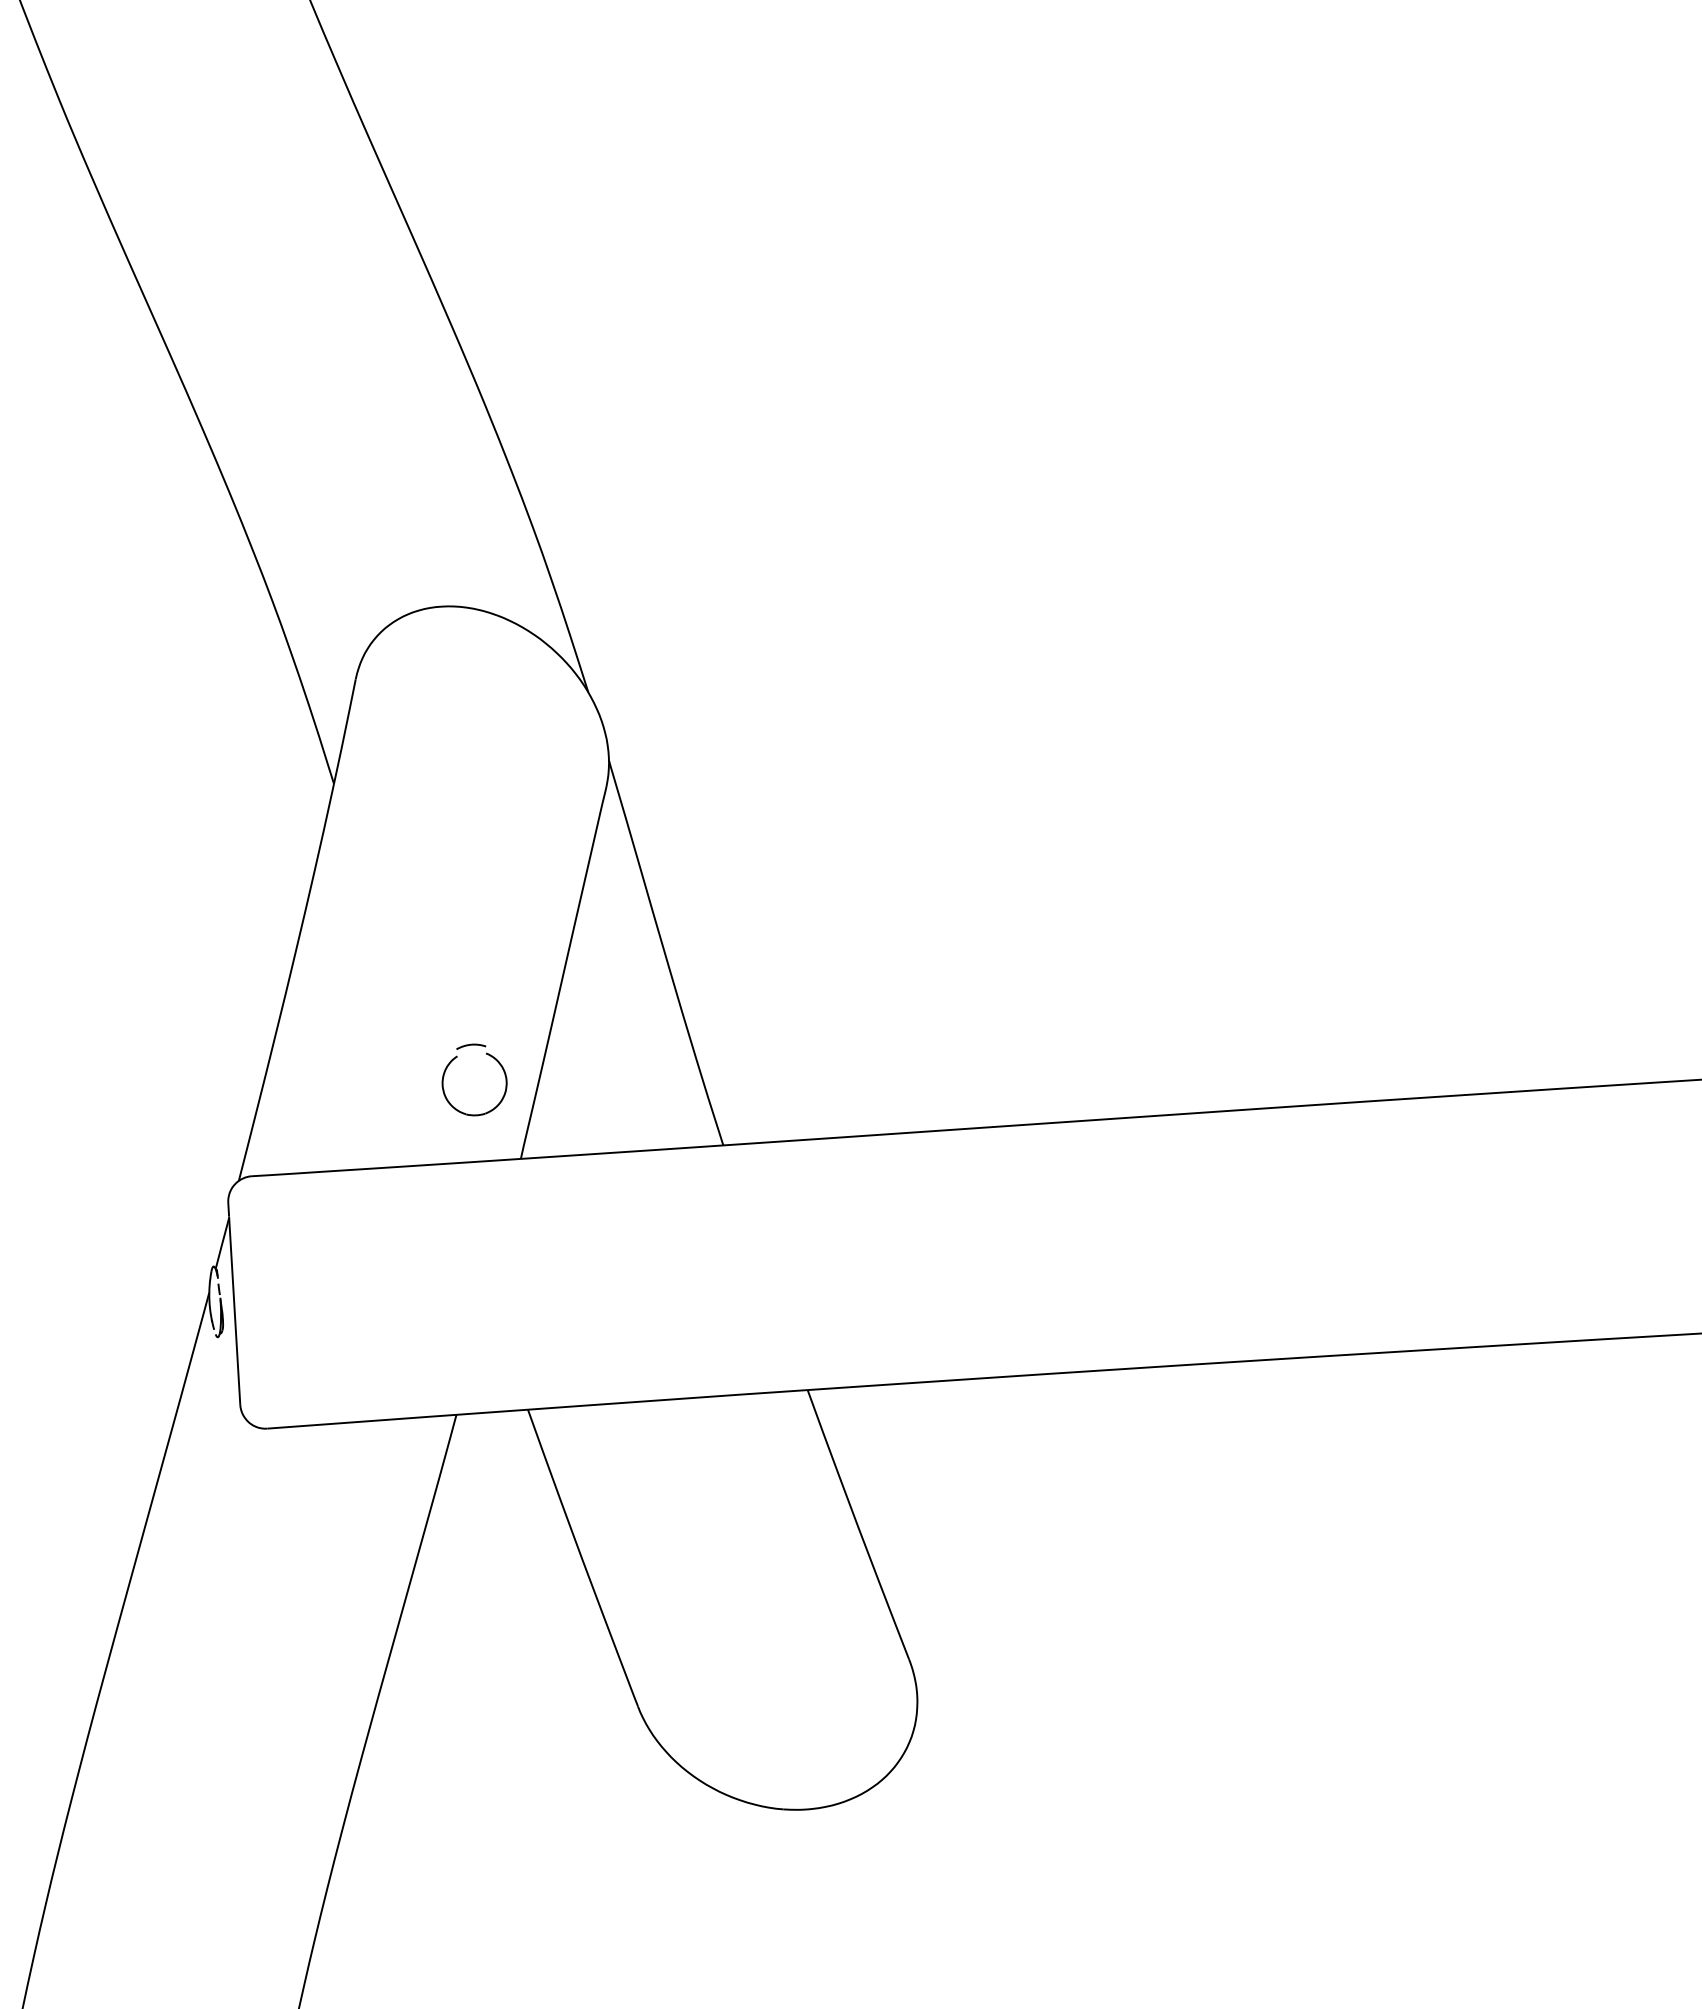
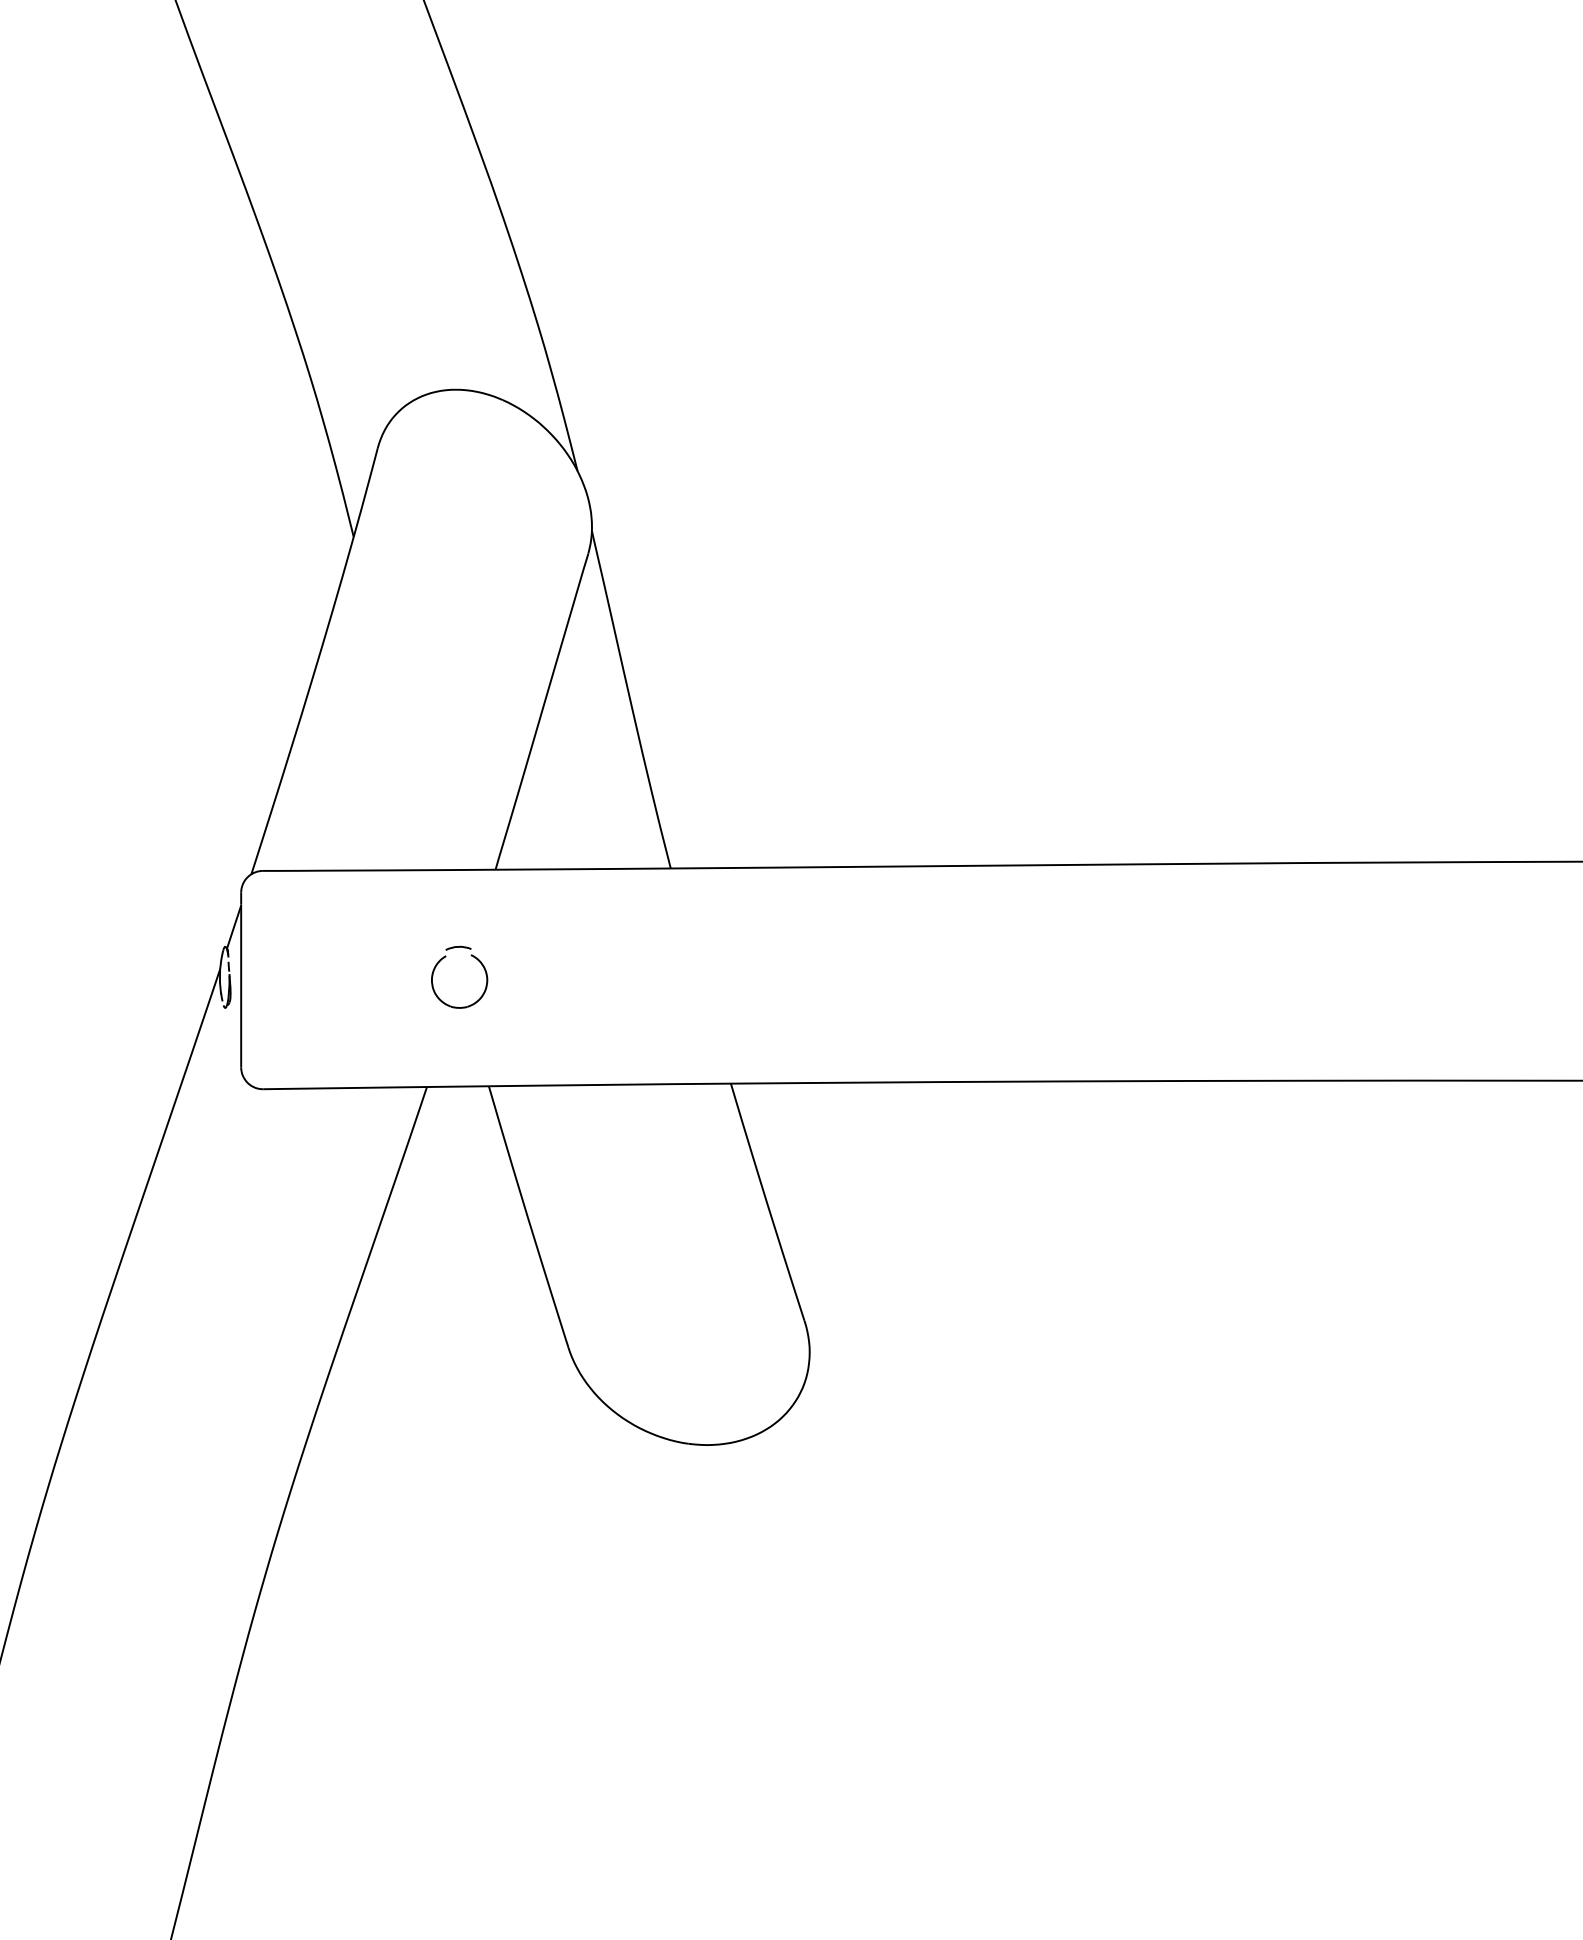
part: (486, 1055) -> (471, 956), moved

